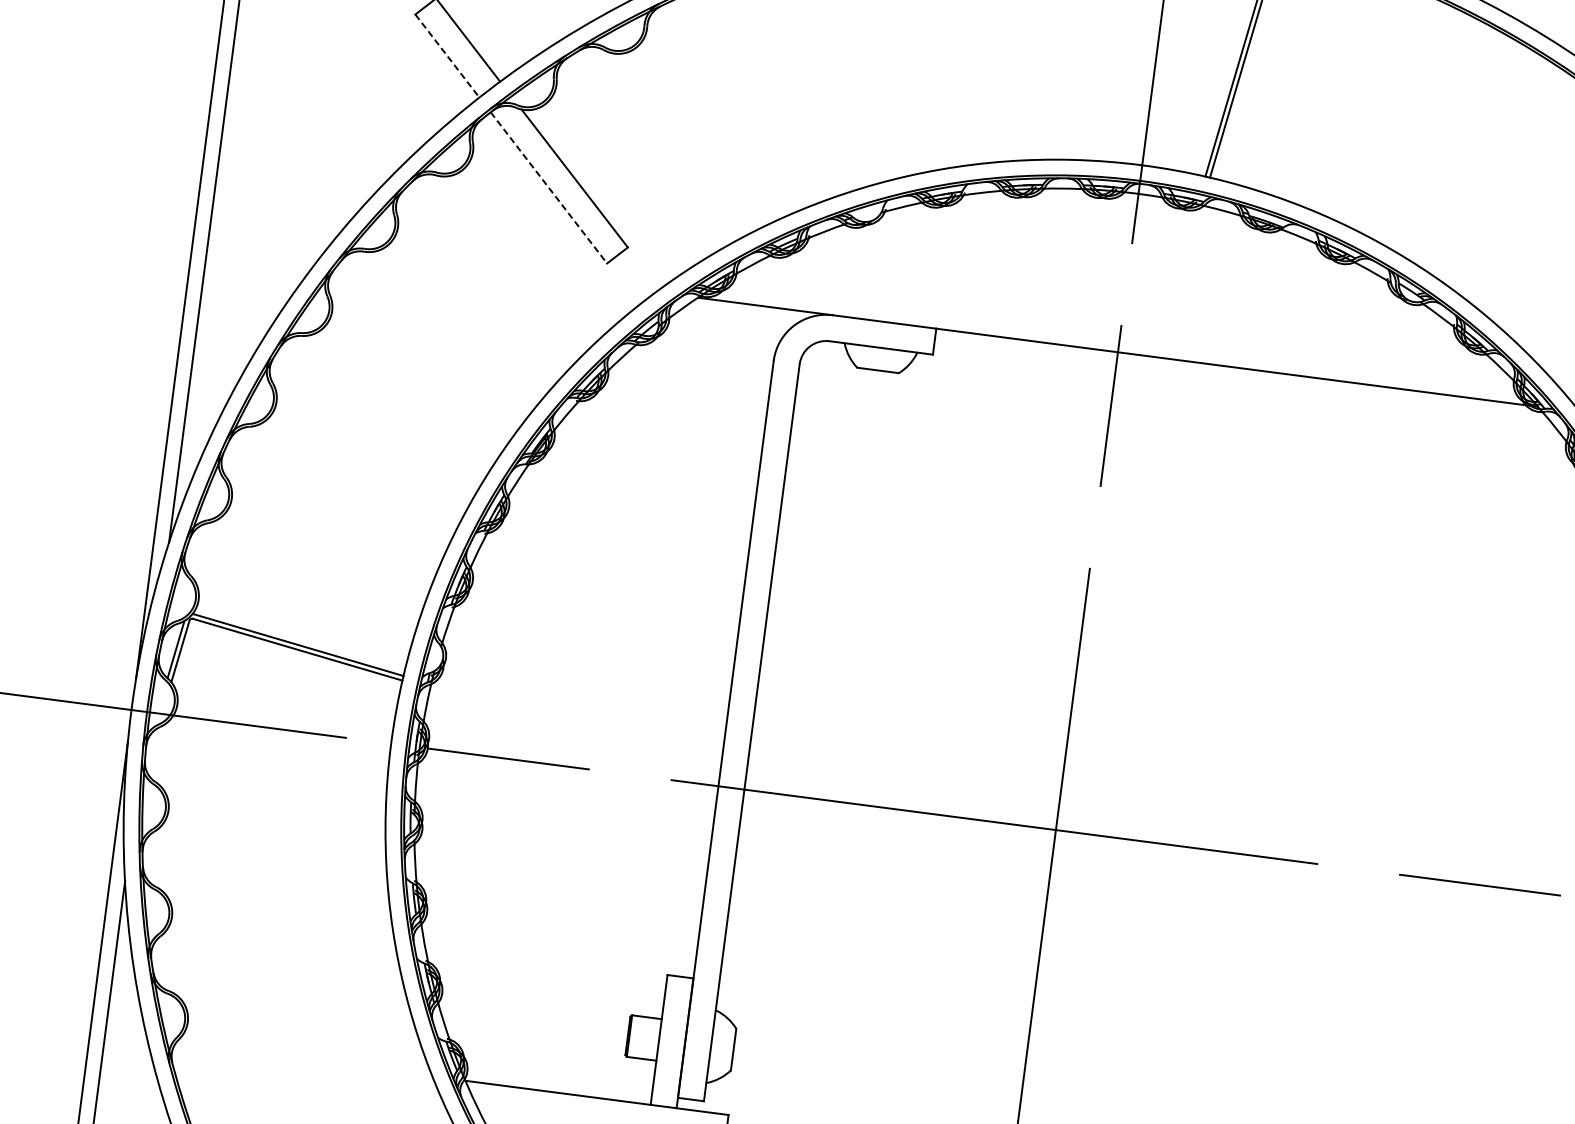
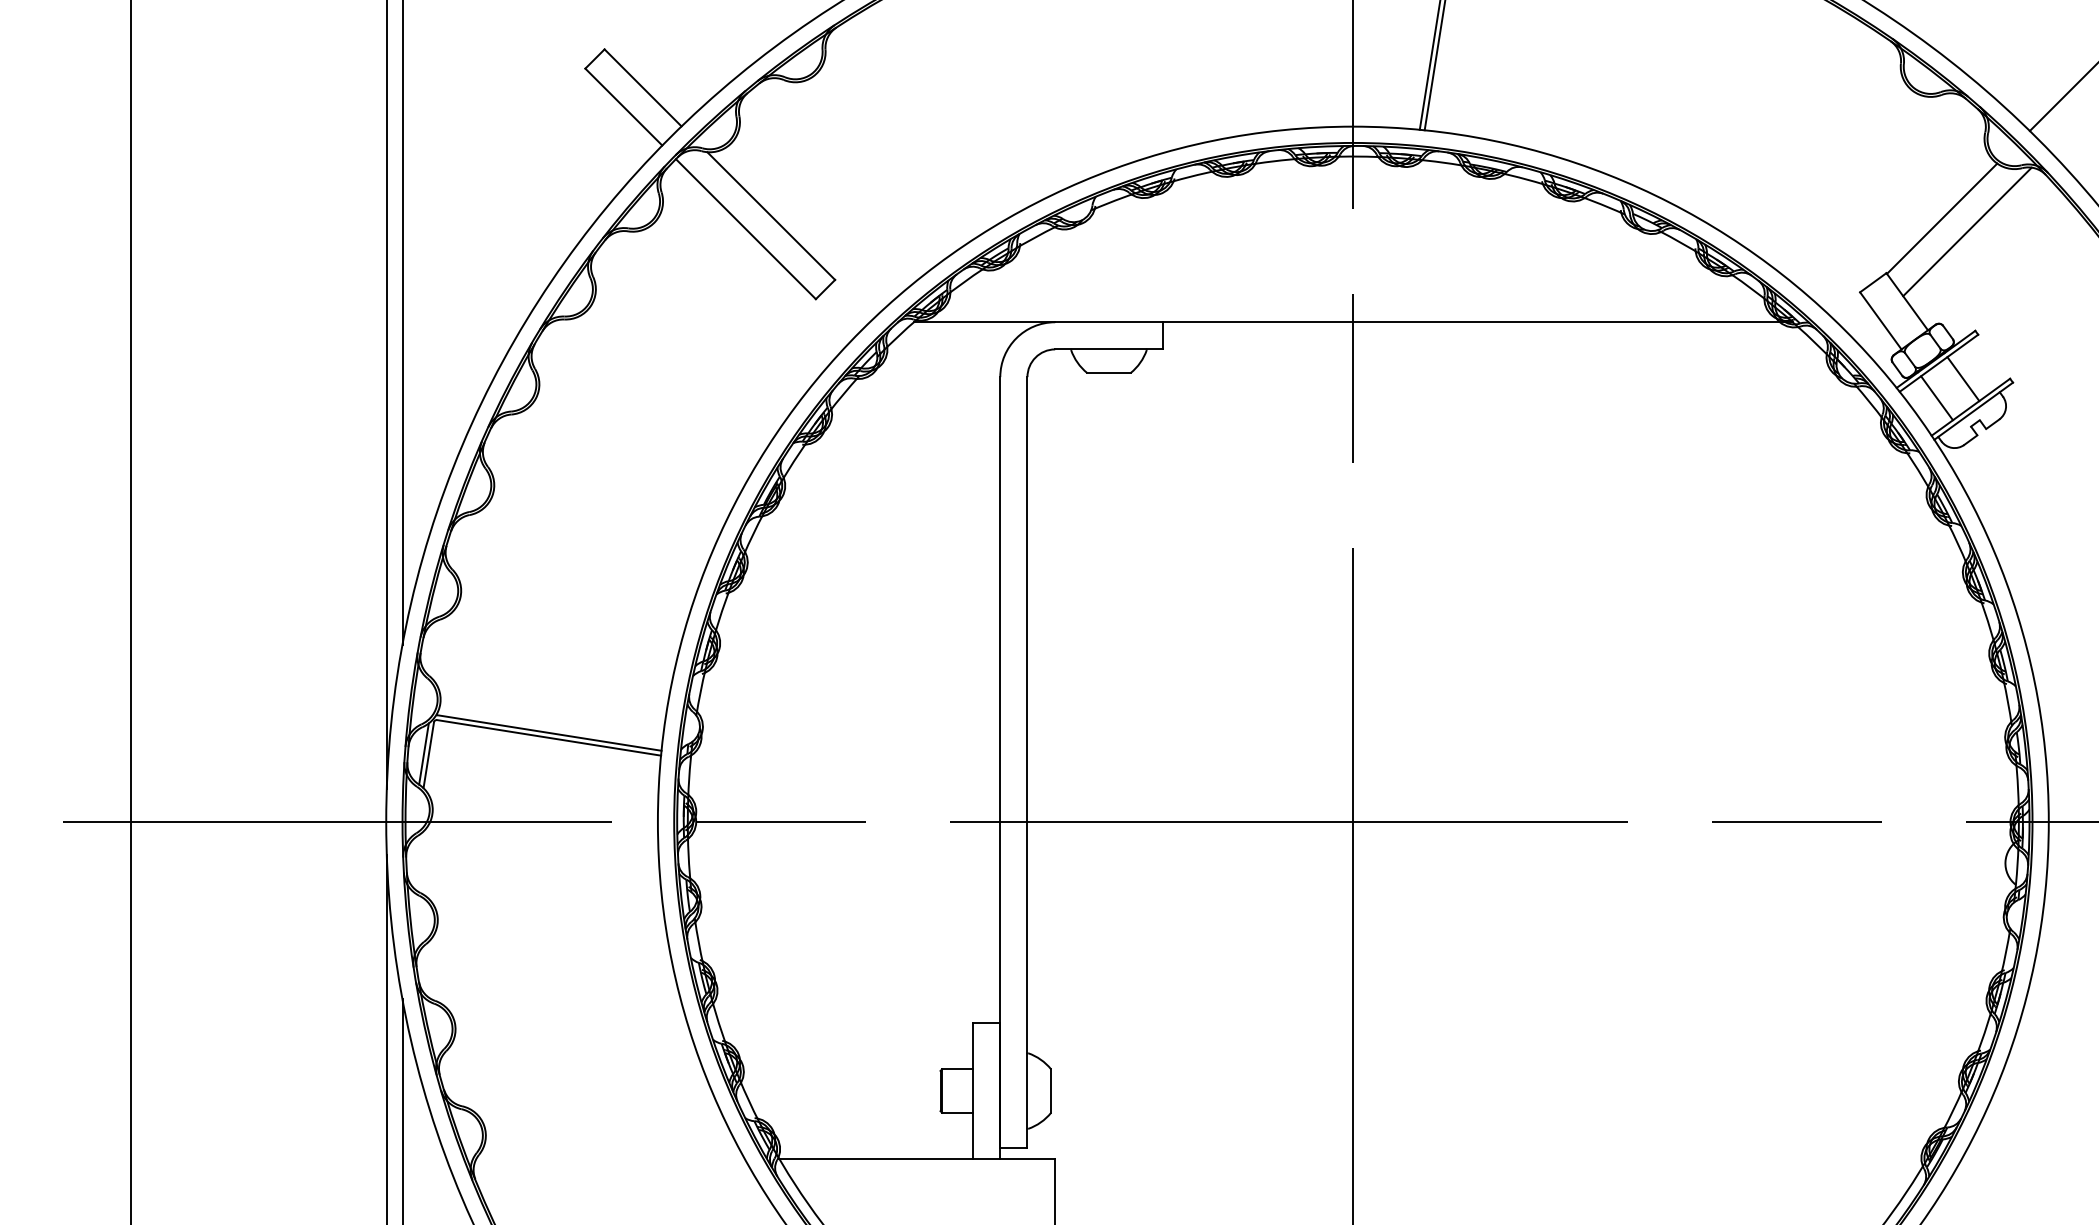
line: (447, 56) -> (624, 107), dashed -> solid
line: (548, 188) -> (745, 229), dashed -> solid

